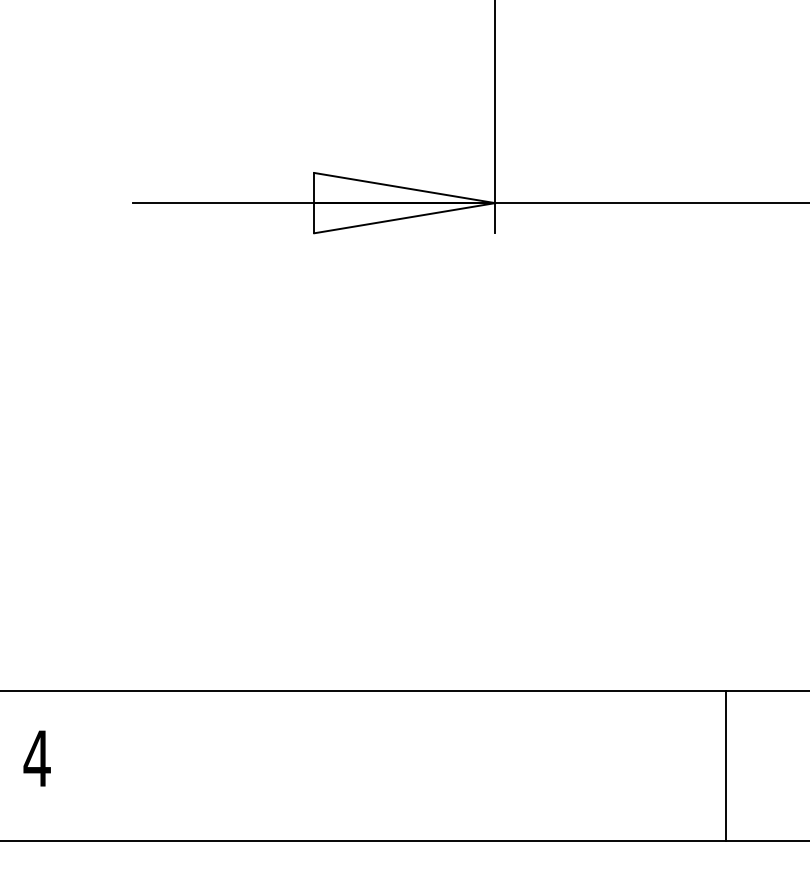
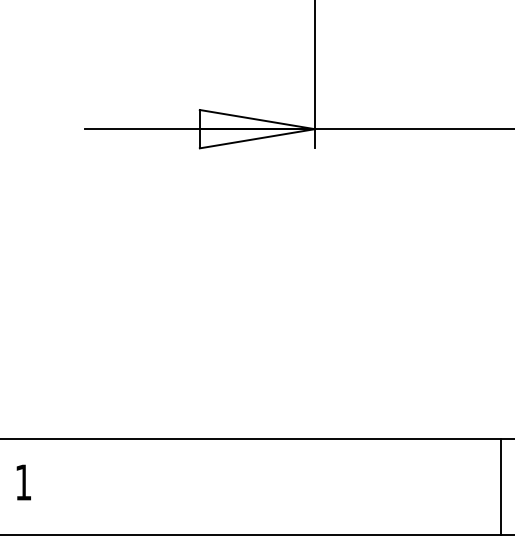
text: (37, 758) -> (23, 482), 4 -> 1
line: (725, 766) -> (500, 487), moved

